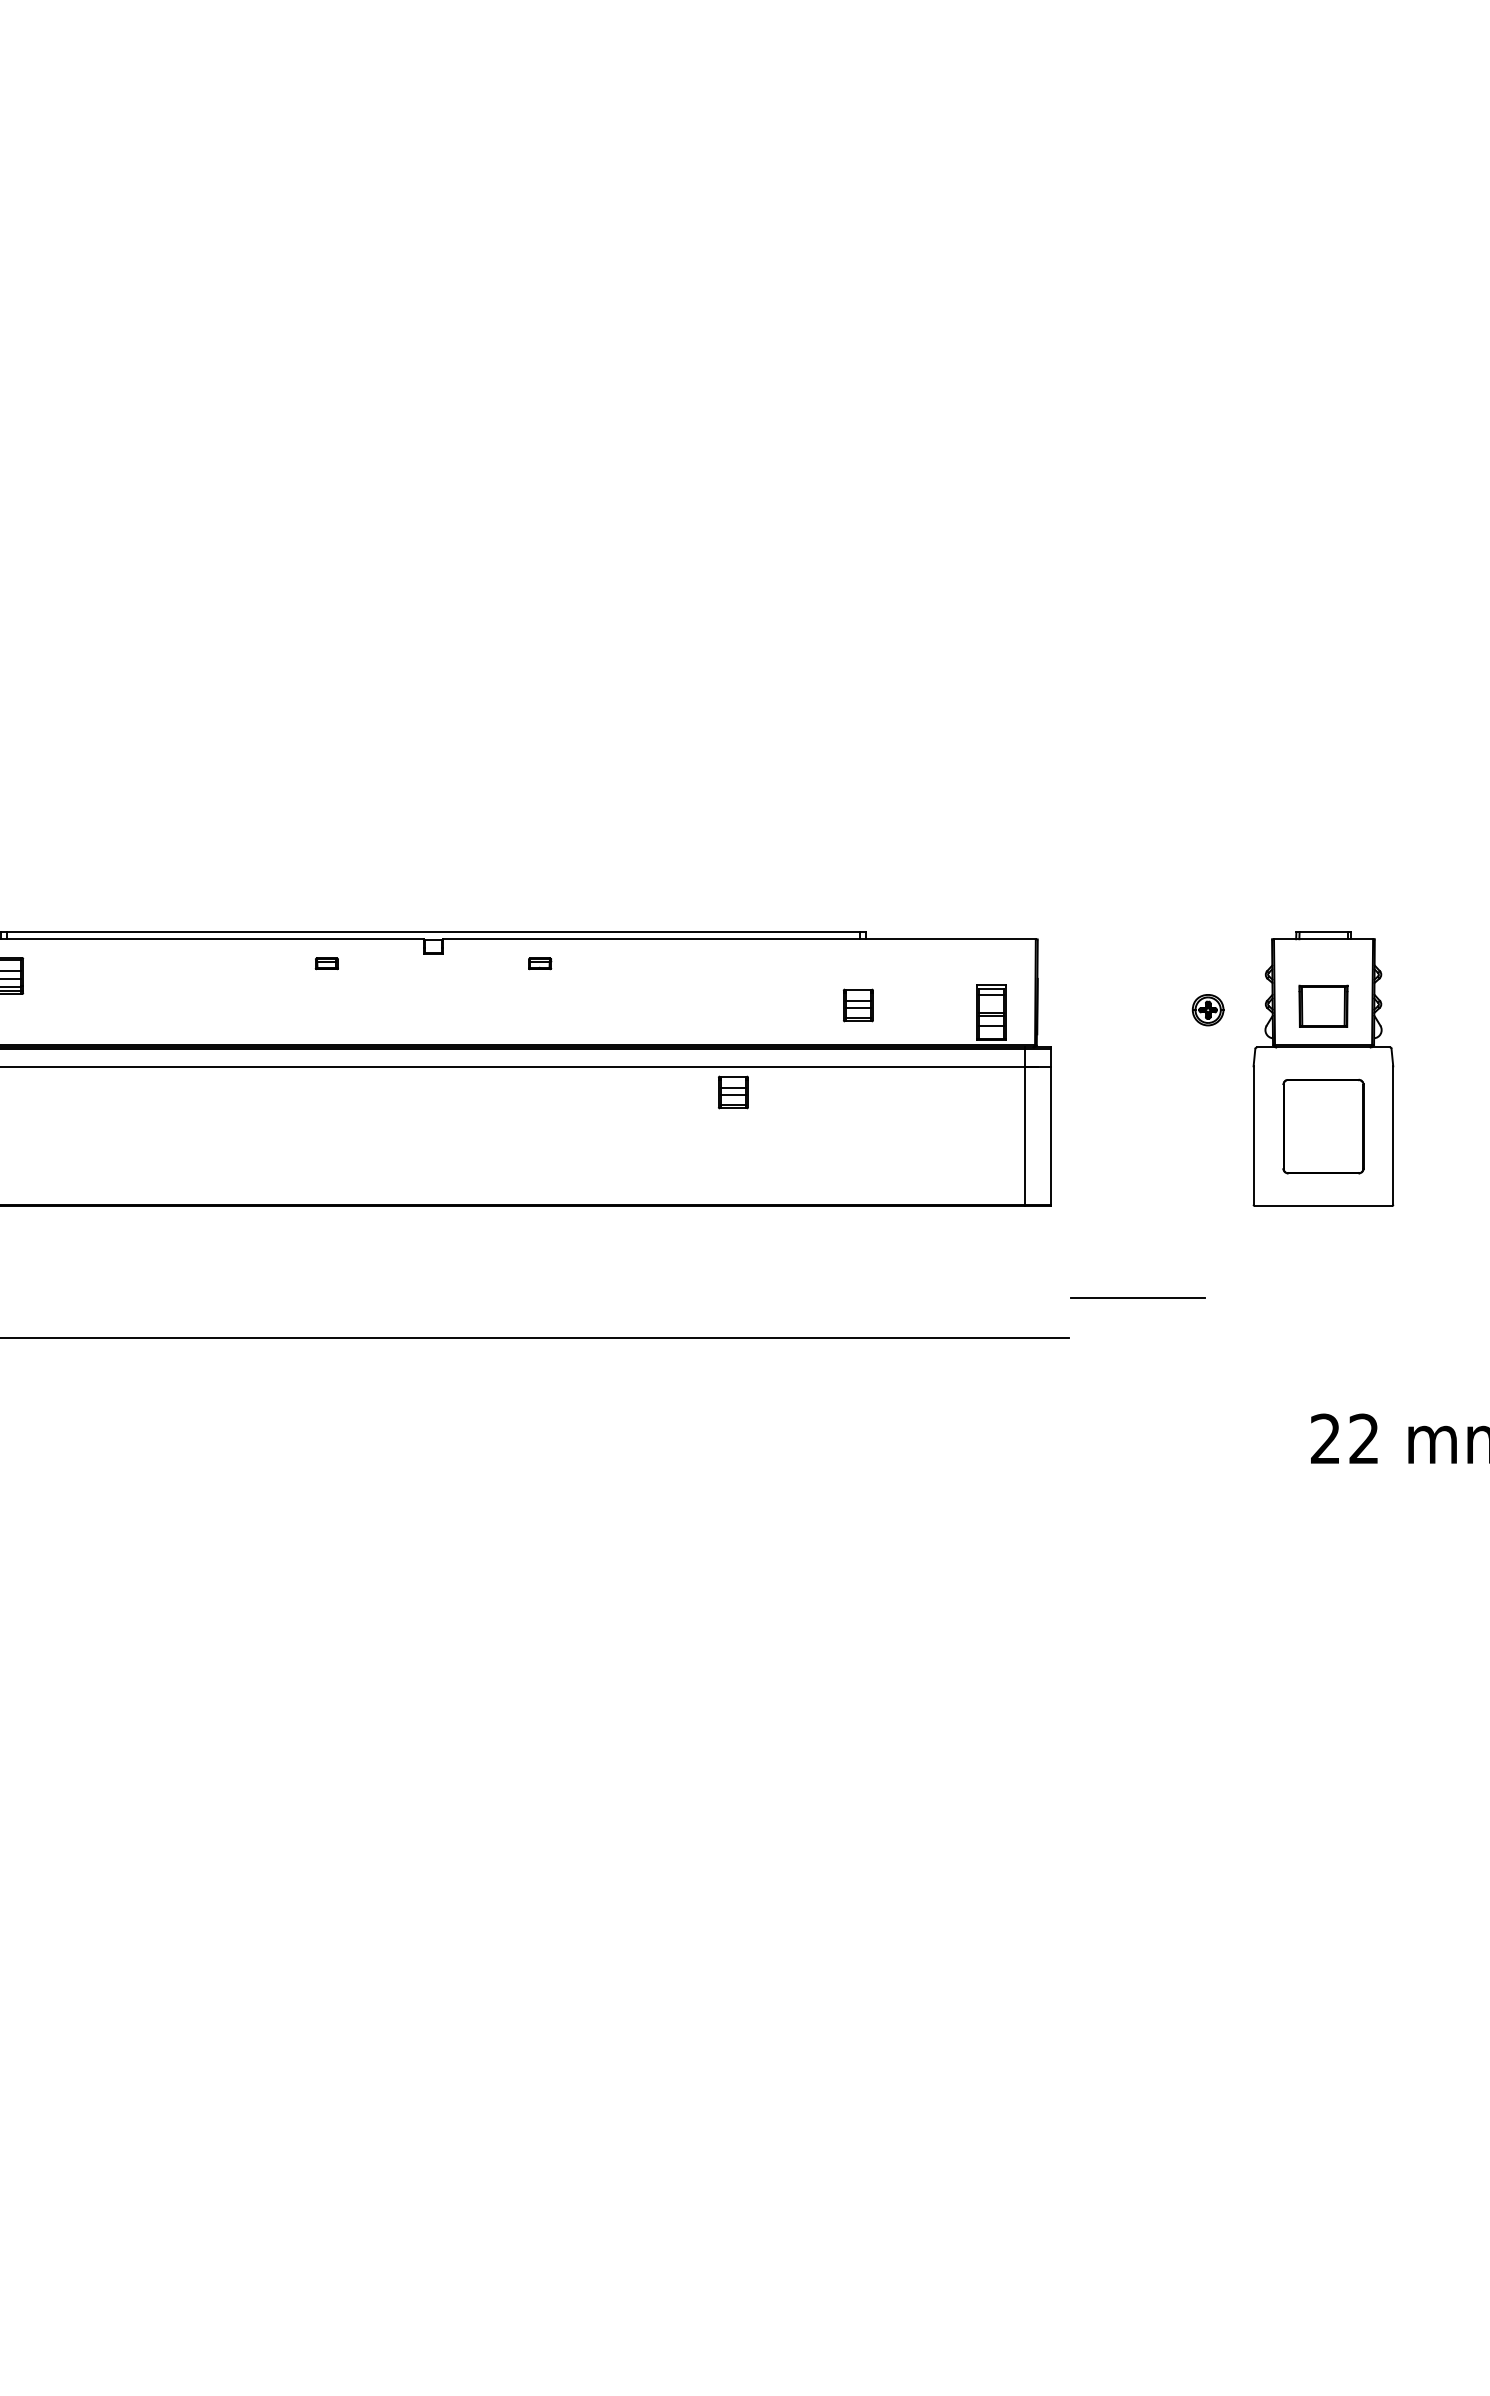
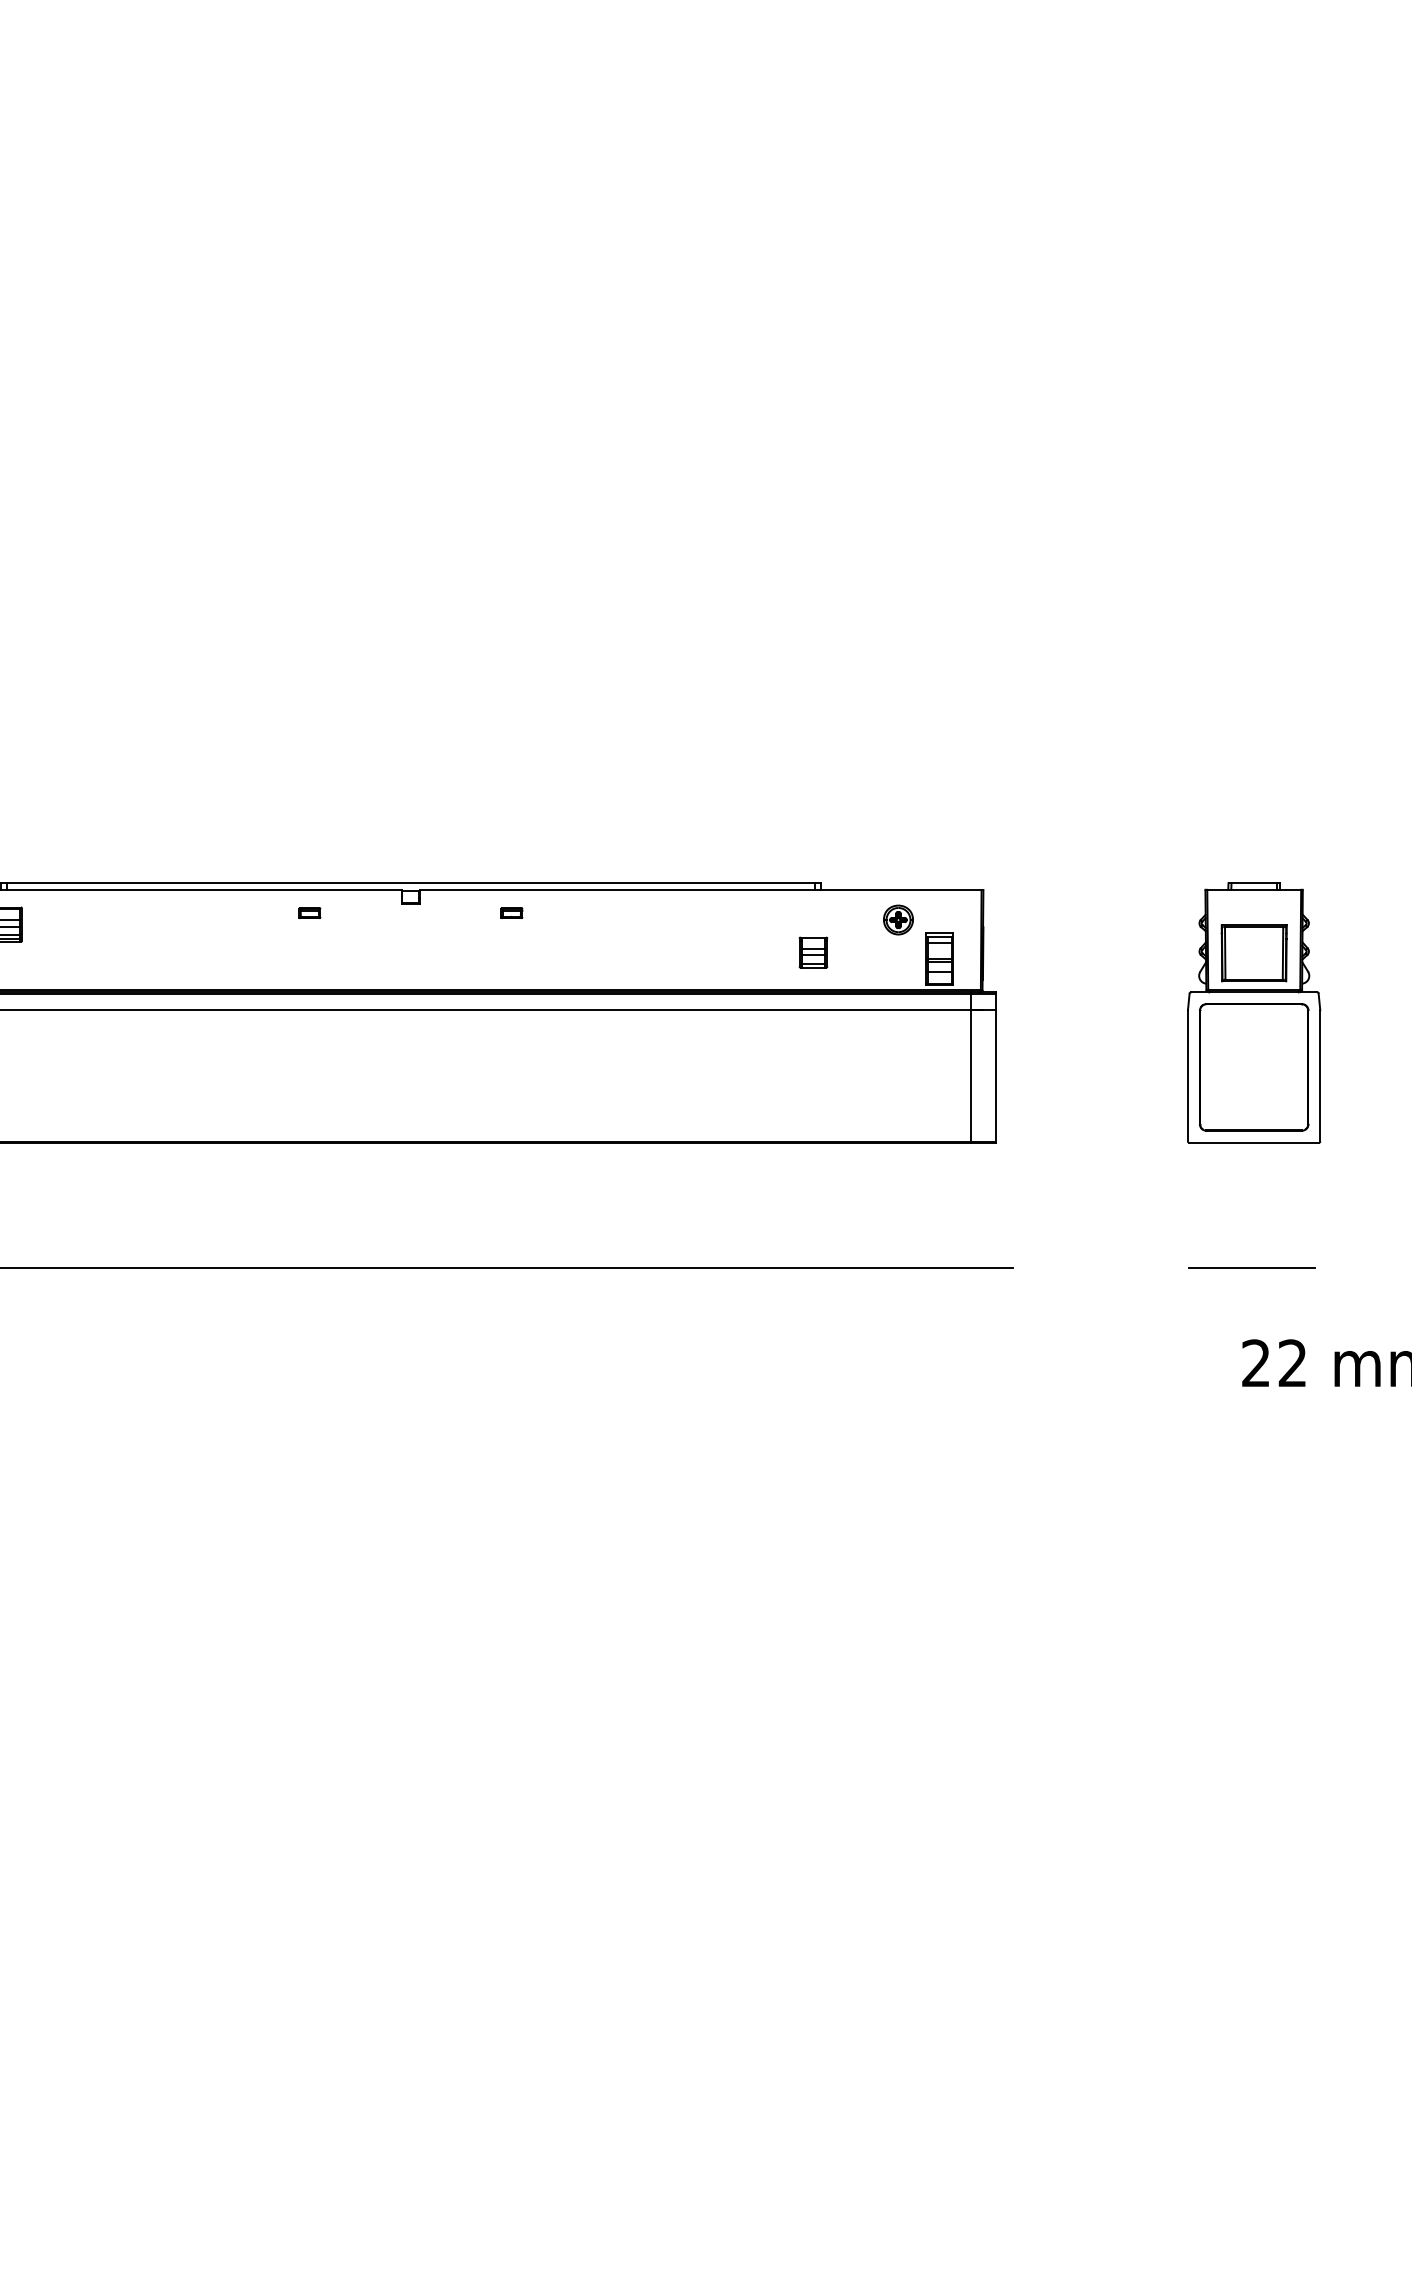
part: (1323, 1006) -> (1254, 953), size x1.43
part: (1207, 1010) -> (897, 920), moved
part: (733, 1092) -> (695, 1035), removed
part: (1323, 1126) -> (1254, 1067), size x1.43
line: (1137, 1297) -> (1251, 1267), moved

